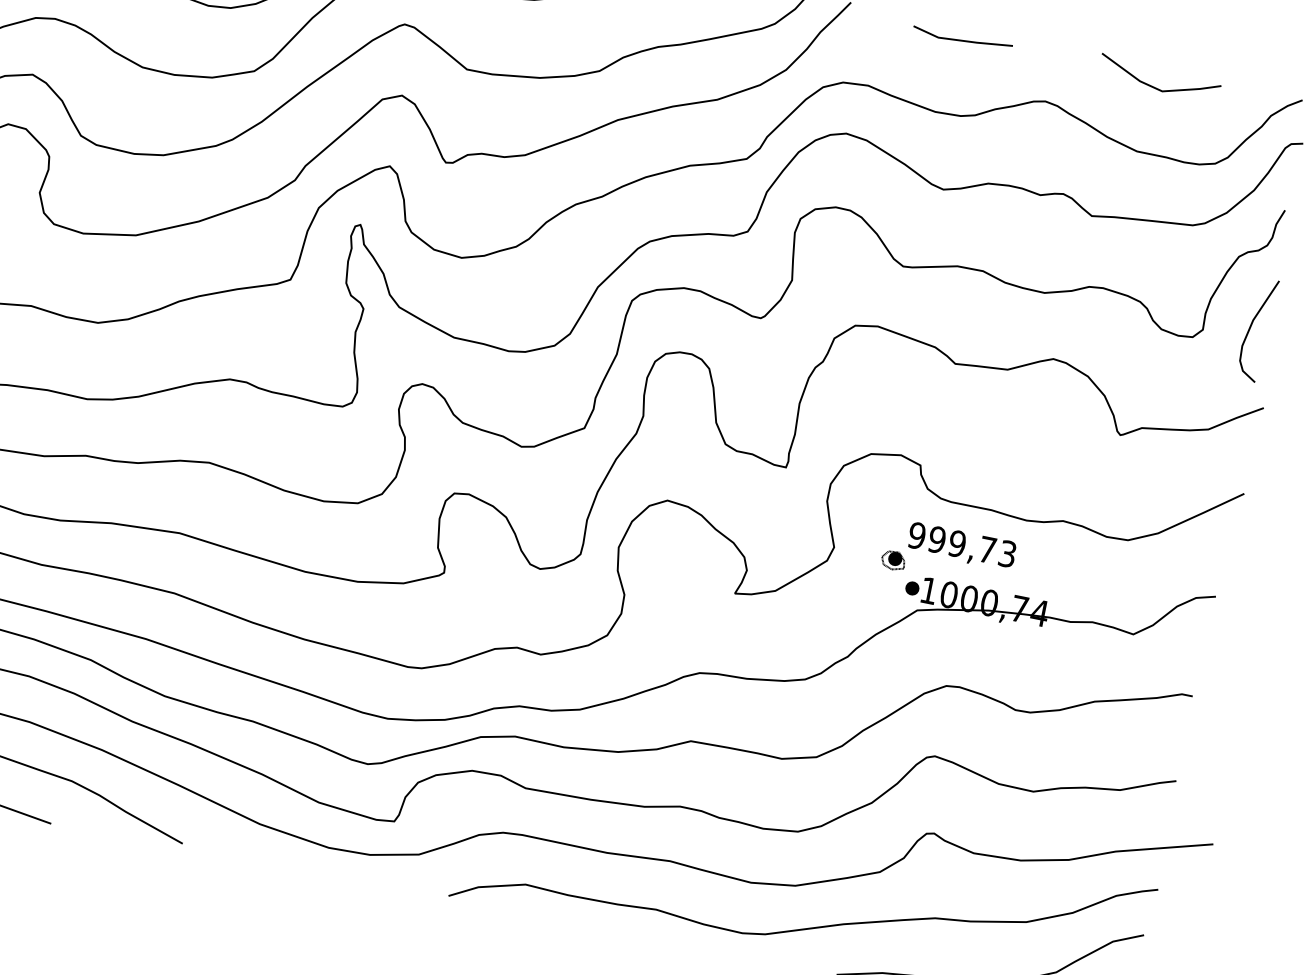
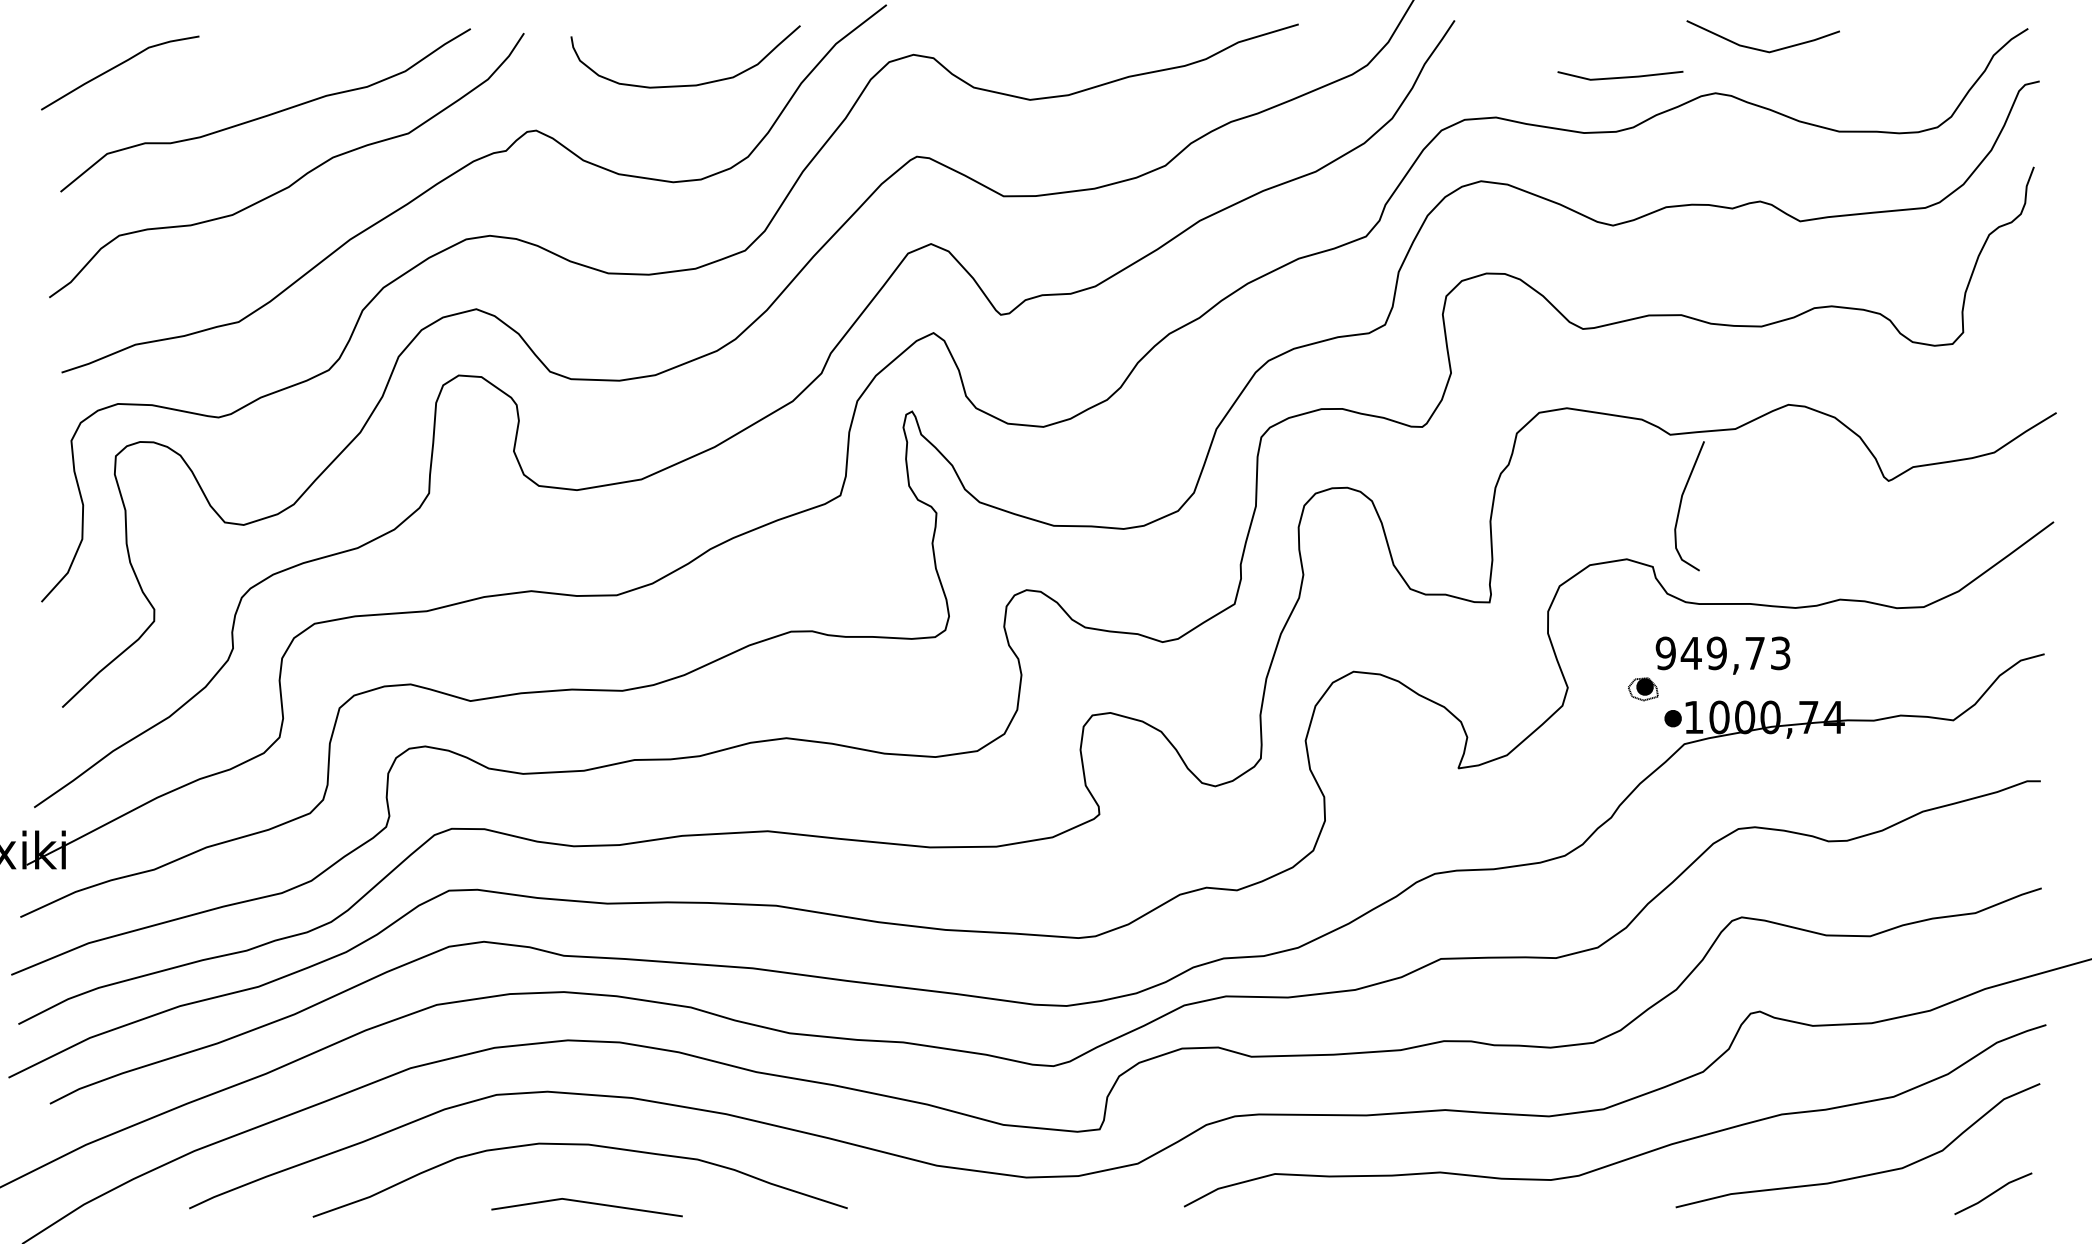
line: (962, 39) -> (1620, 76), moved
line: (1154, 86) -> (1758, 48), moved
curve: (1251, 327) -> (1681, 504), moved
text: (936, 539) -> (1690, 653), 999,73 -> 949,73

